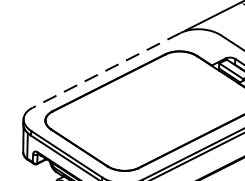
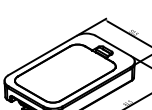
line: (106, 70) -> (42, 55), dashed -> solid

